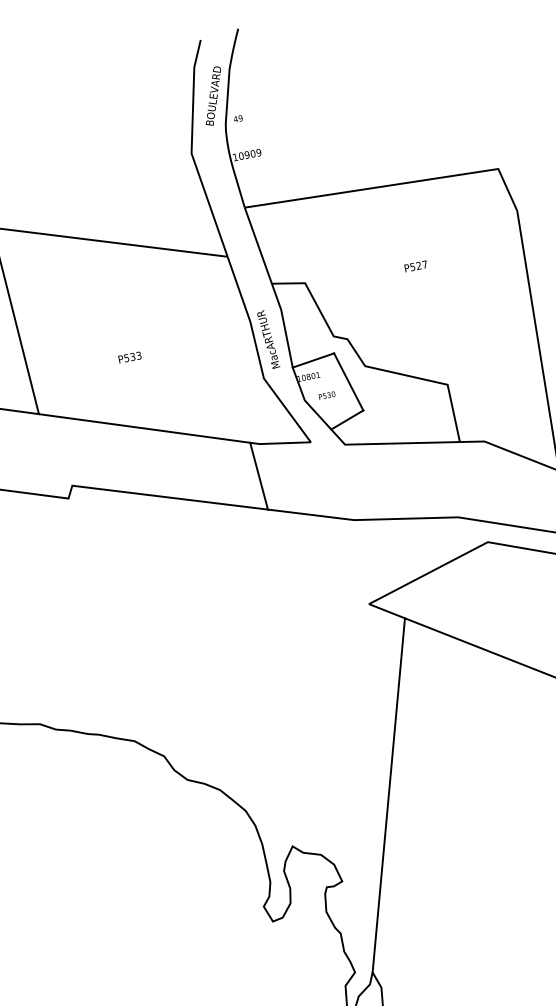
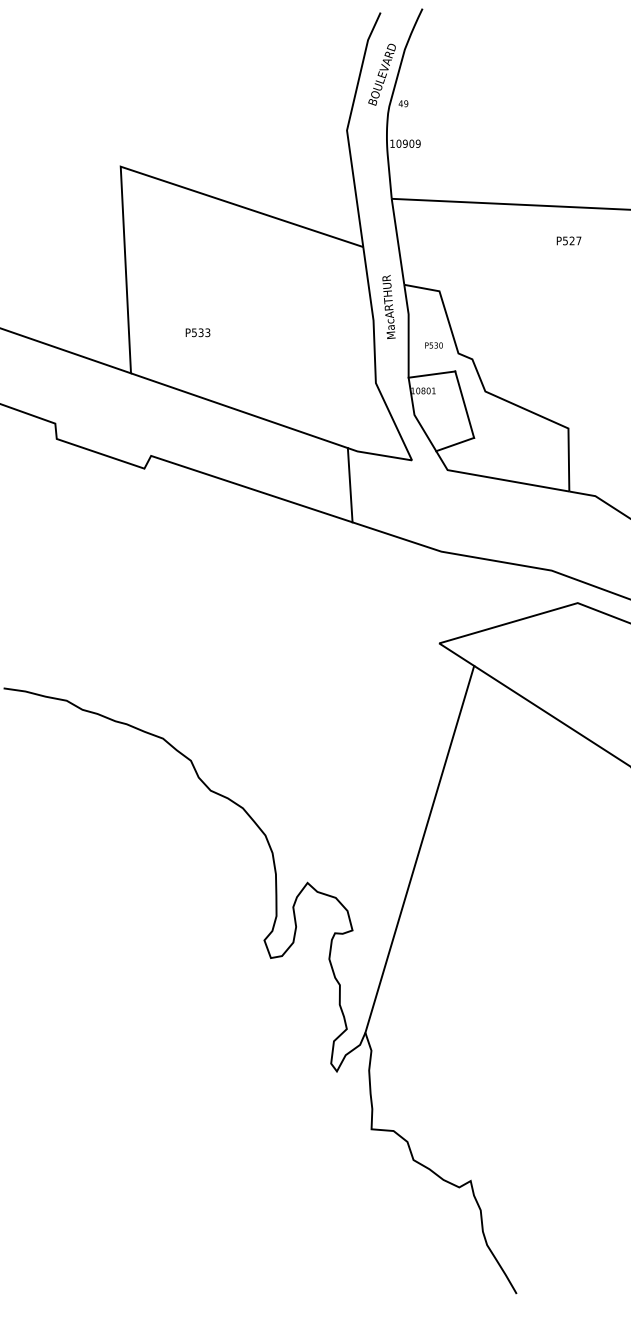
text: (415, 266) -> (568, 240), moved
text: (267, 339) -> (388, 306), moved
text: (129, 357) -> (197, 332), moved
text: (326, 395) -> (433, 345), moved

